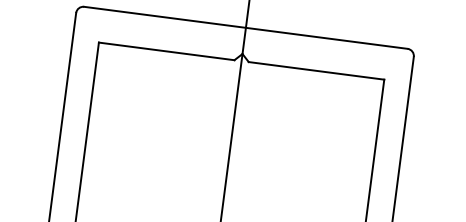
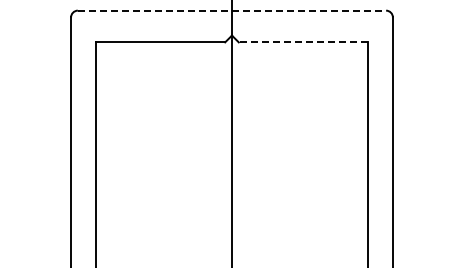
line: (246, 27) -> (232, 10), solid -> dashed
line: (316, 71) -> (303, 42), solid -> dashed

